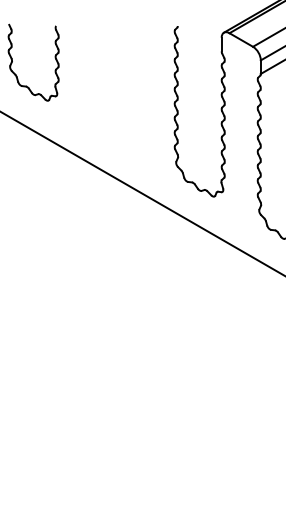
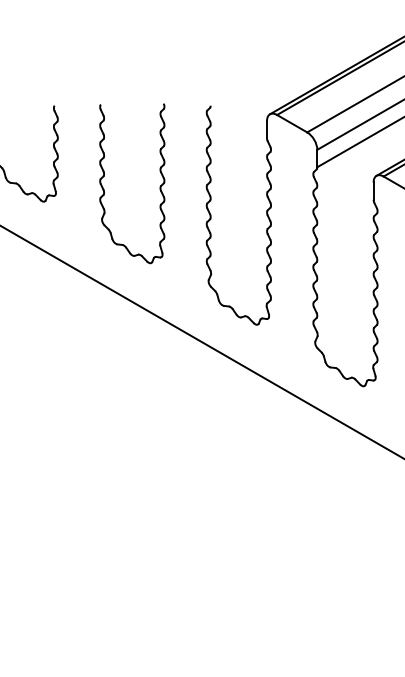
part: (137, 88) -> (159, 186), added

